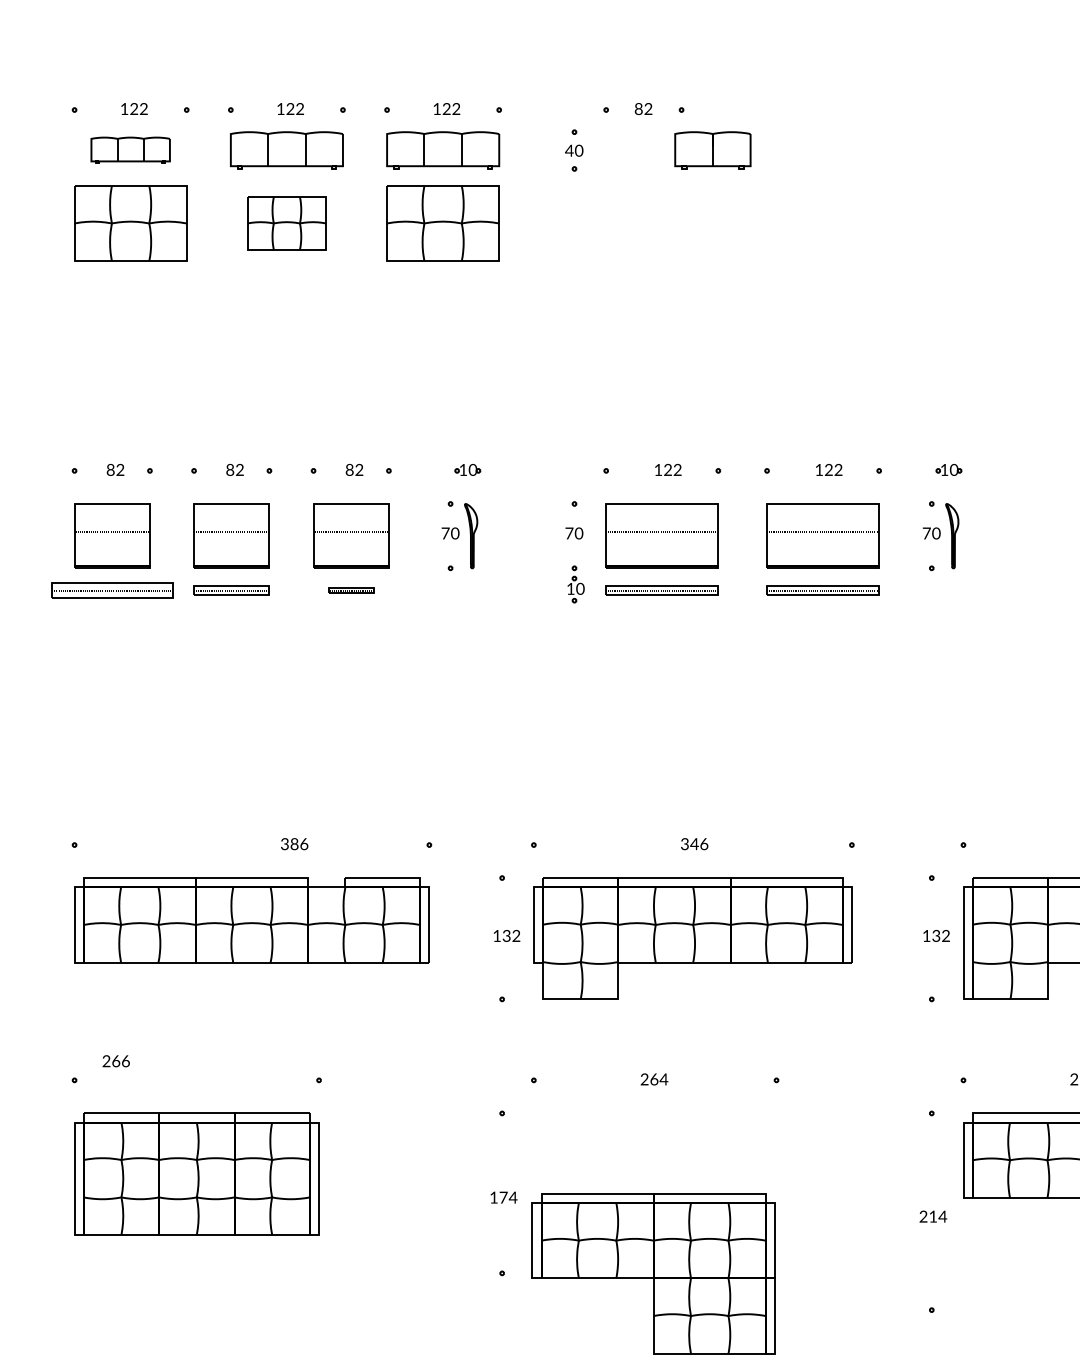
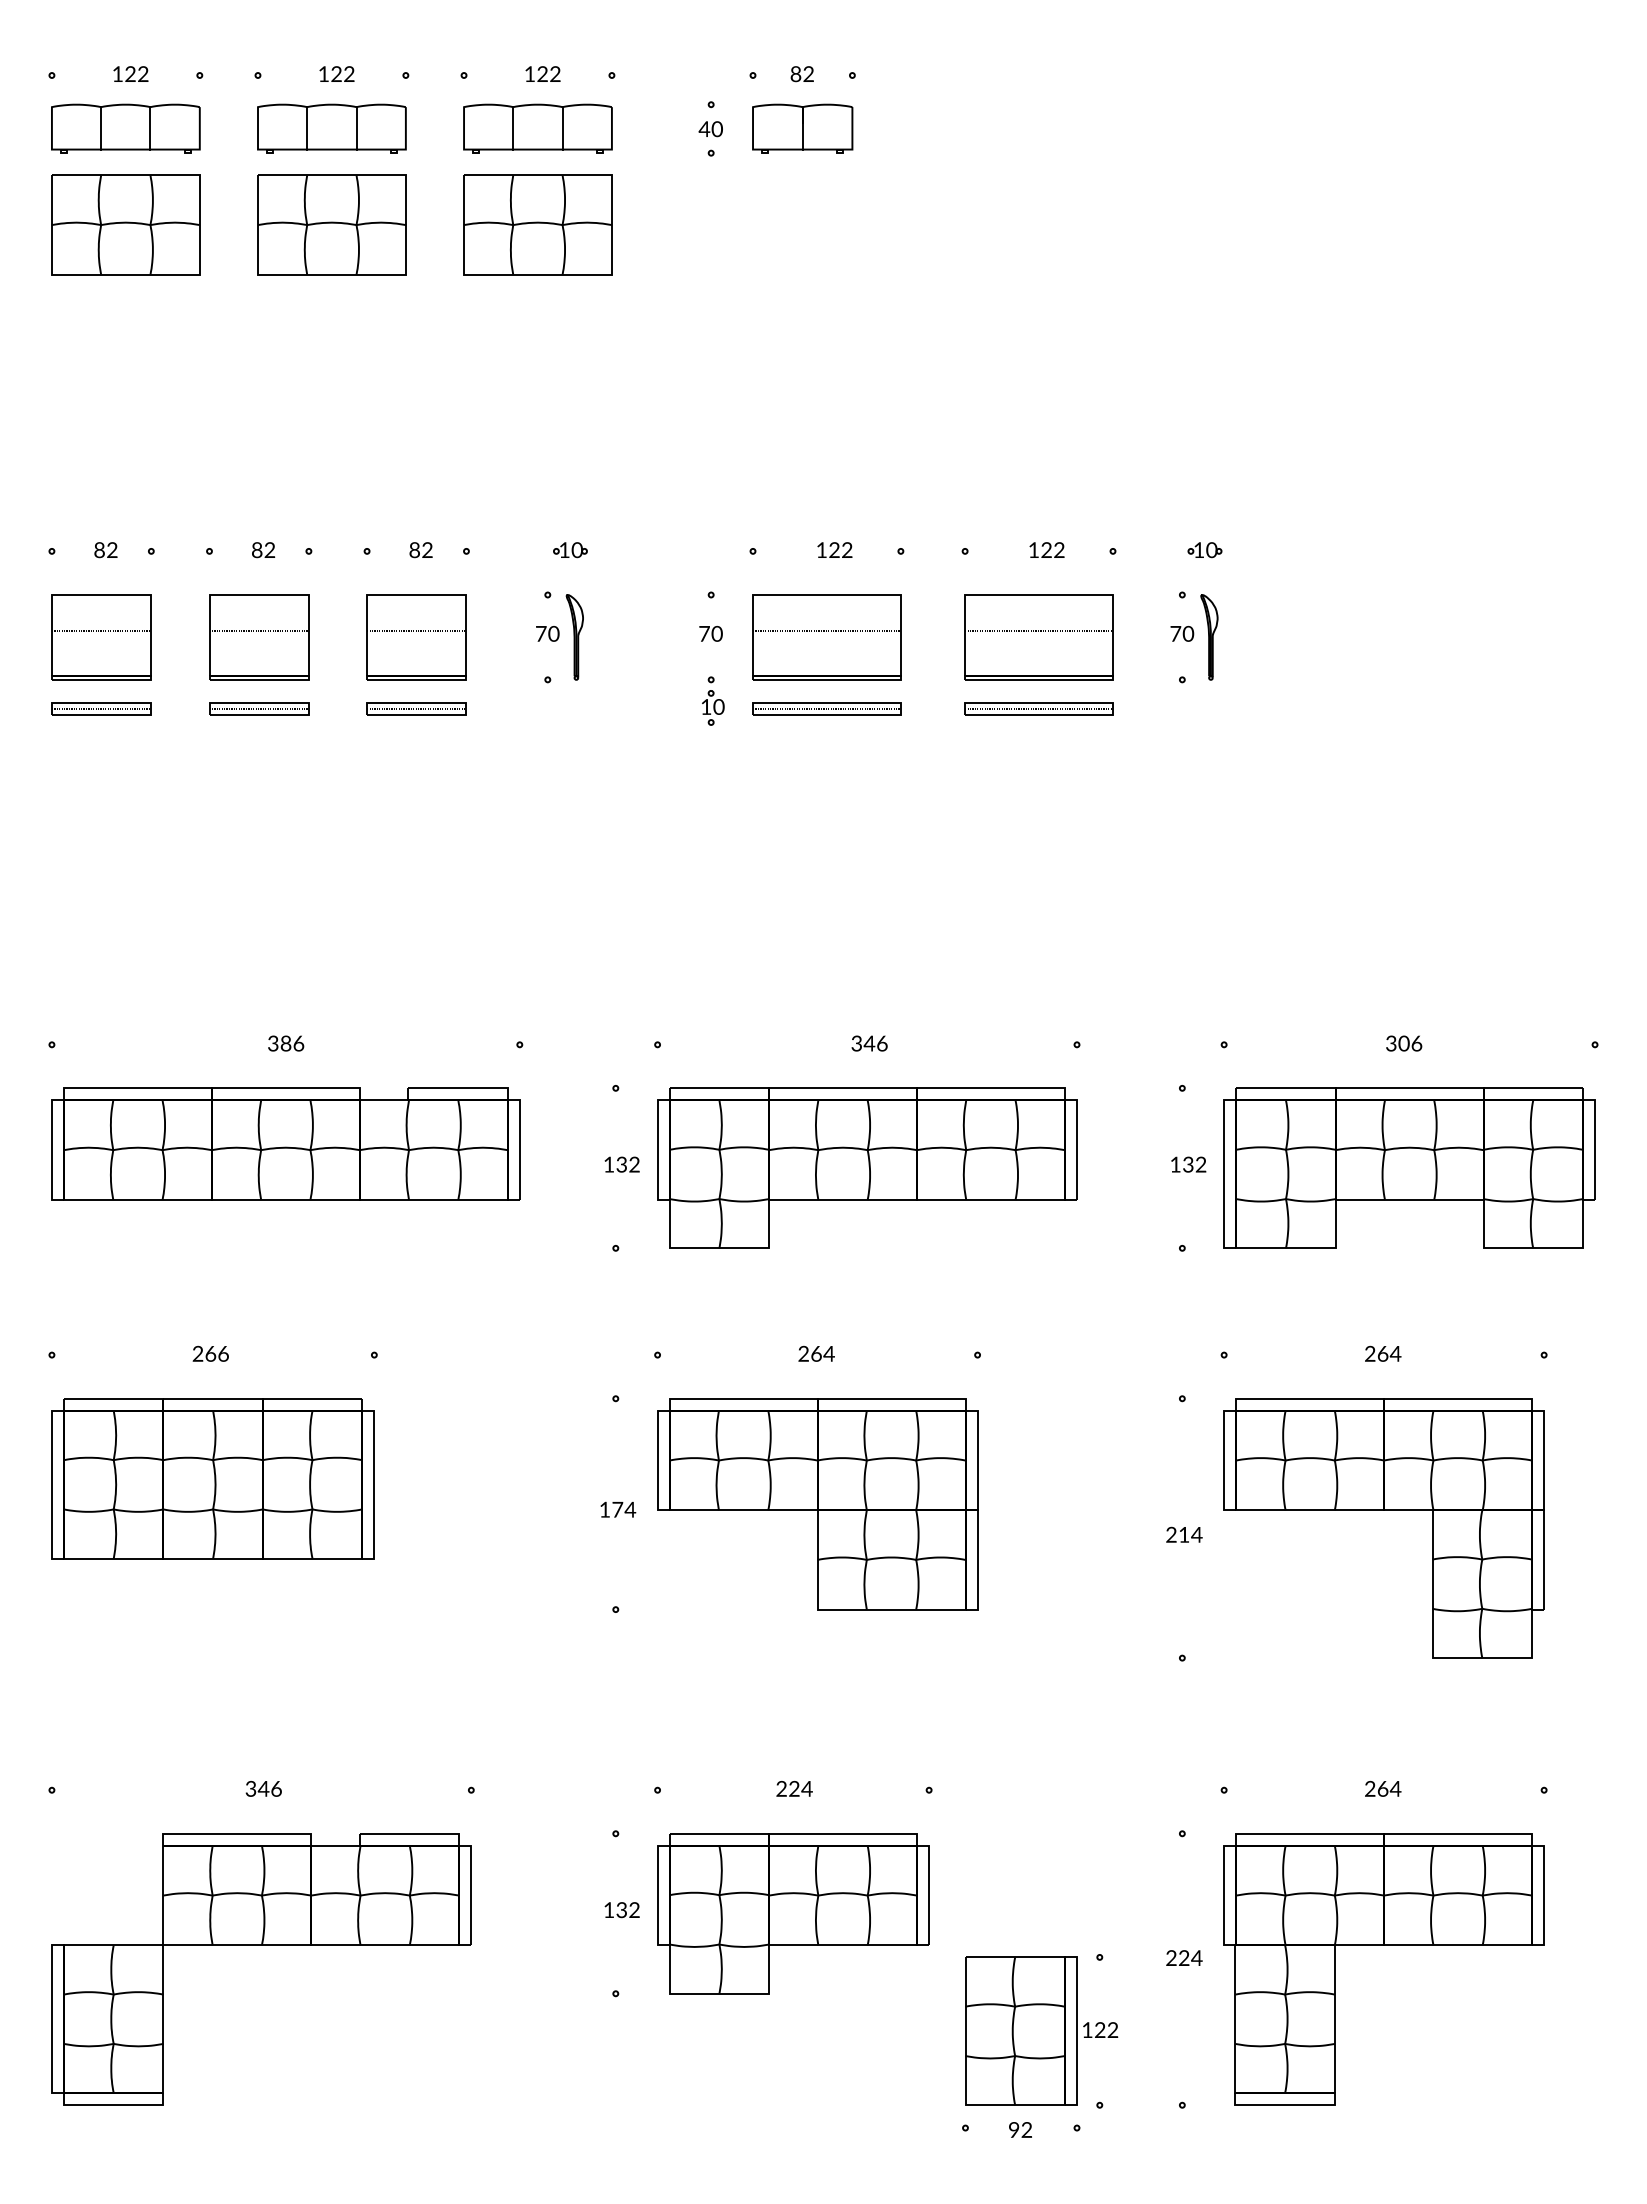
part: (130, 150) -> (125, 128), size x1.43
part: (712, 150) -> (802, 128), moved
part: (286, 223) -> (331, 224), size x1.43
part: (112, 590) -> (101, 708), size x0.62
part: (351, 590) -> (416, 708), size x1.67
text: (294, 844) -> (286, 1043), moved
text: (115, 1060) -> (210, 1353), moved
part: (653, 1274) -> (817, 1504), moved

